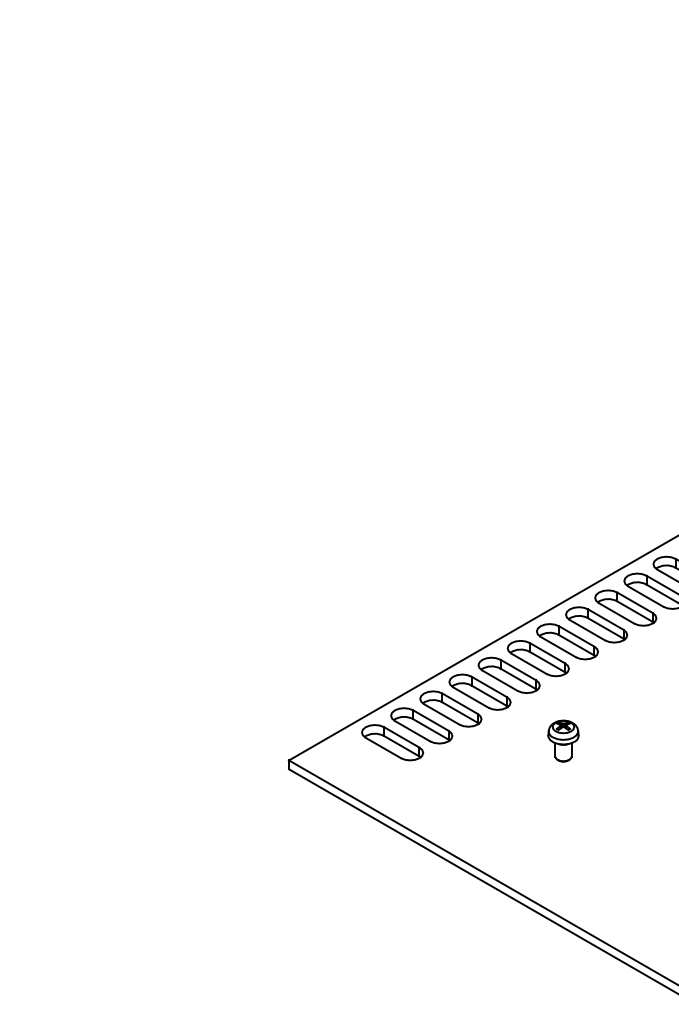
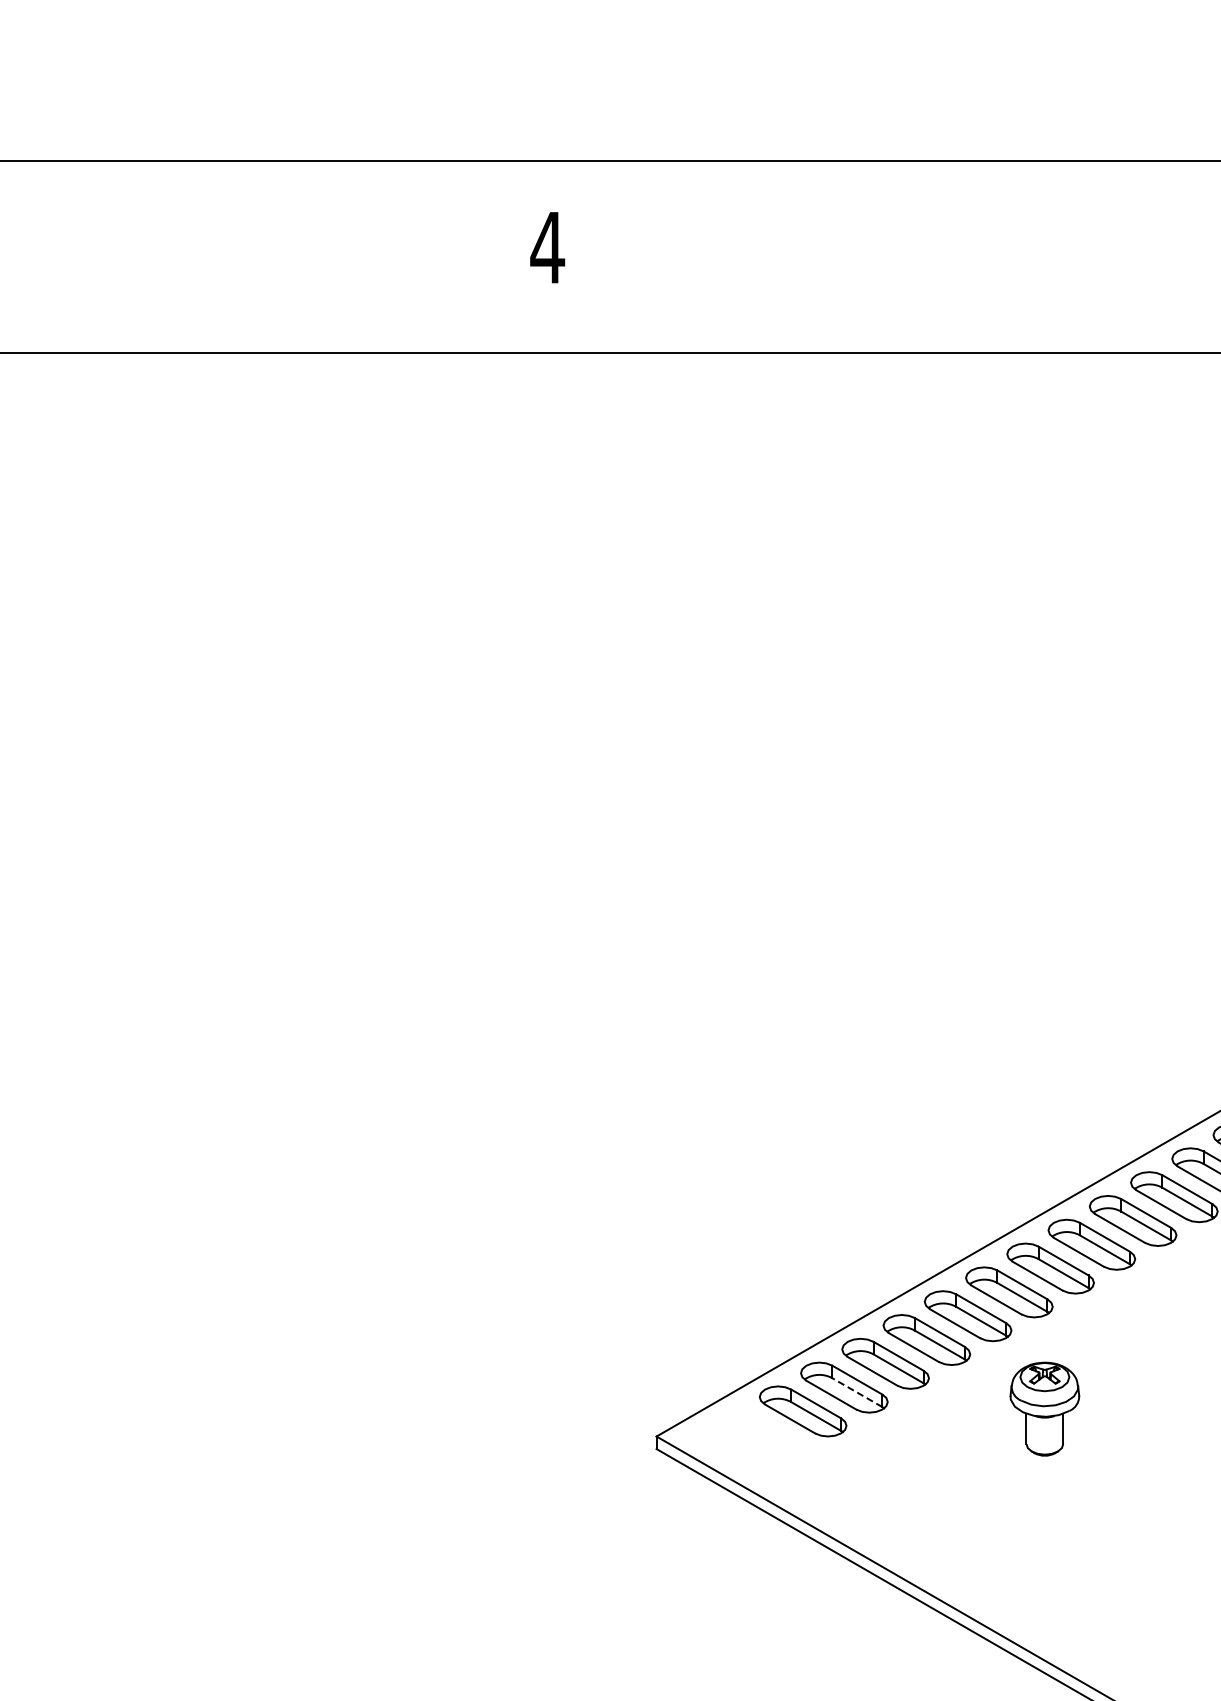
line: (431, 729) -> (857, 1392), solid -> dashed
part: (563, 741) -> (1044, 1409), size x1.6

